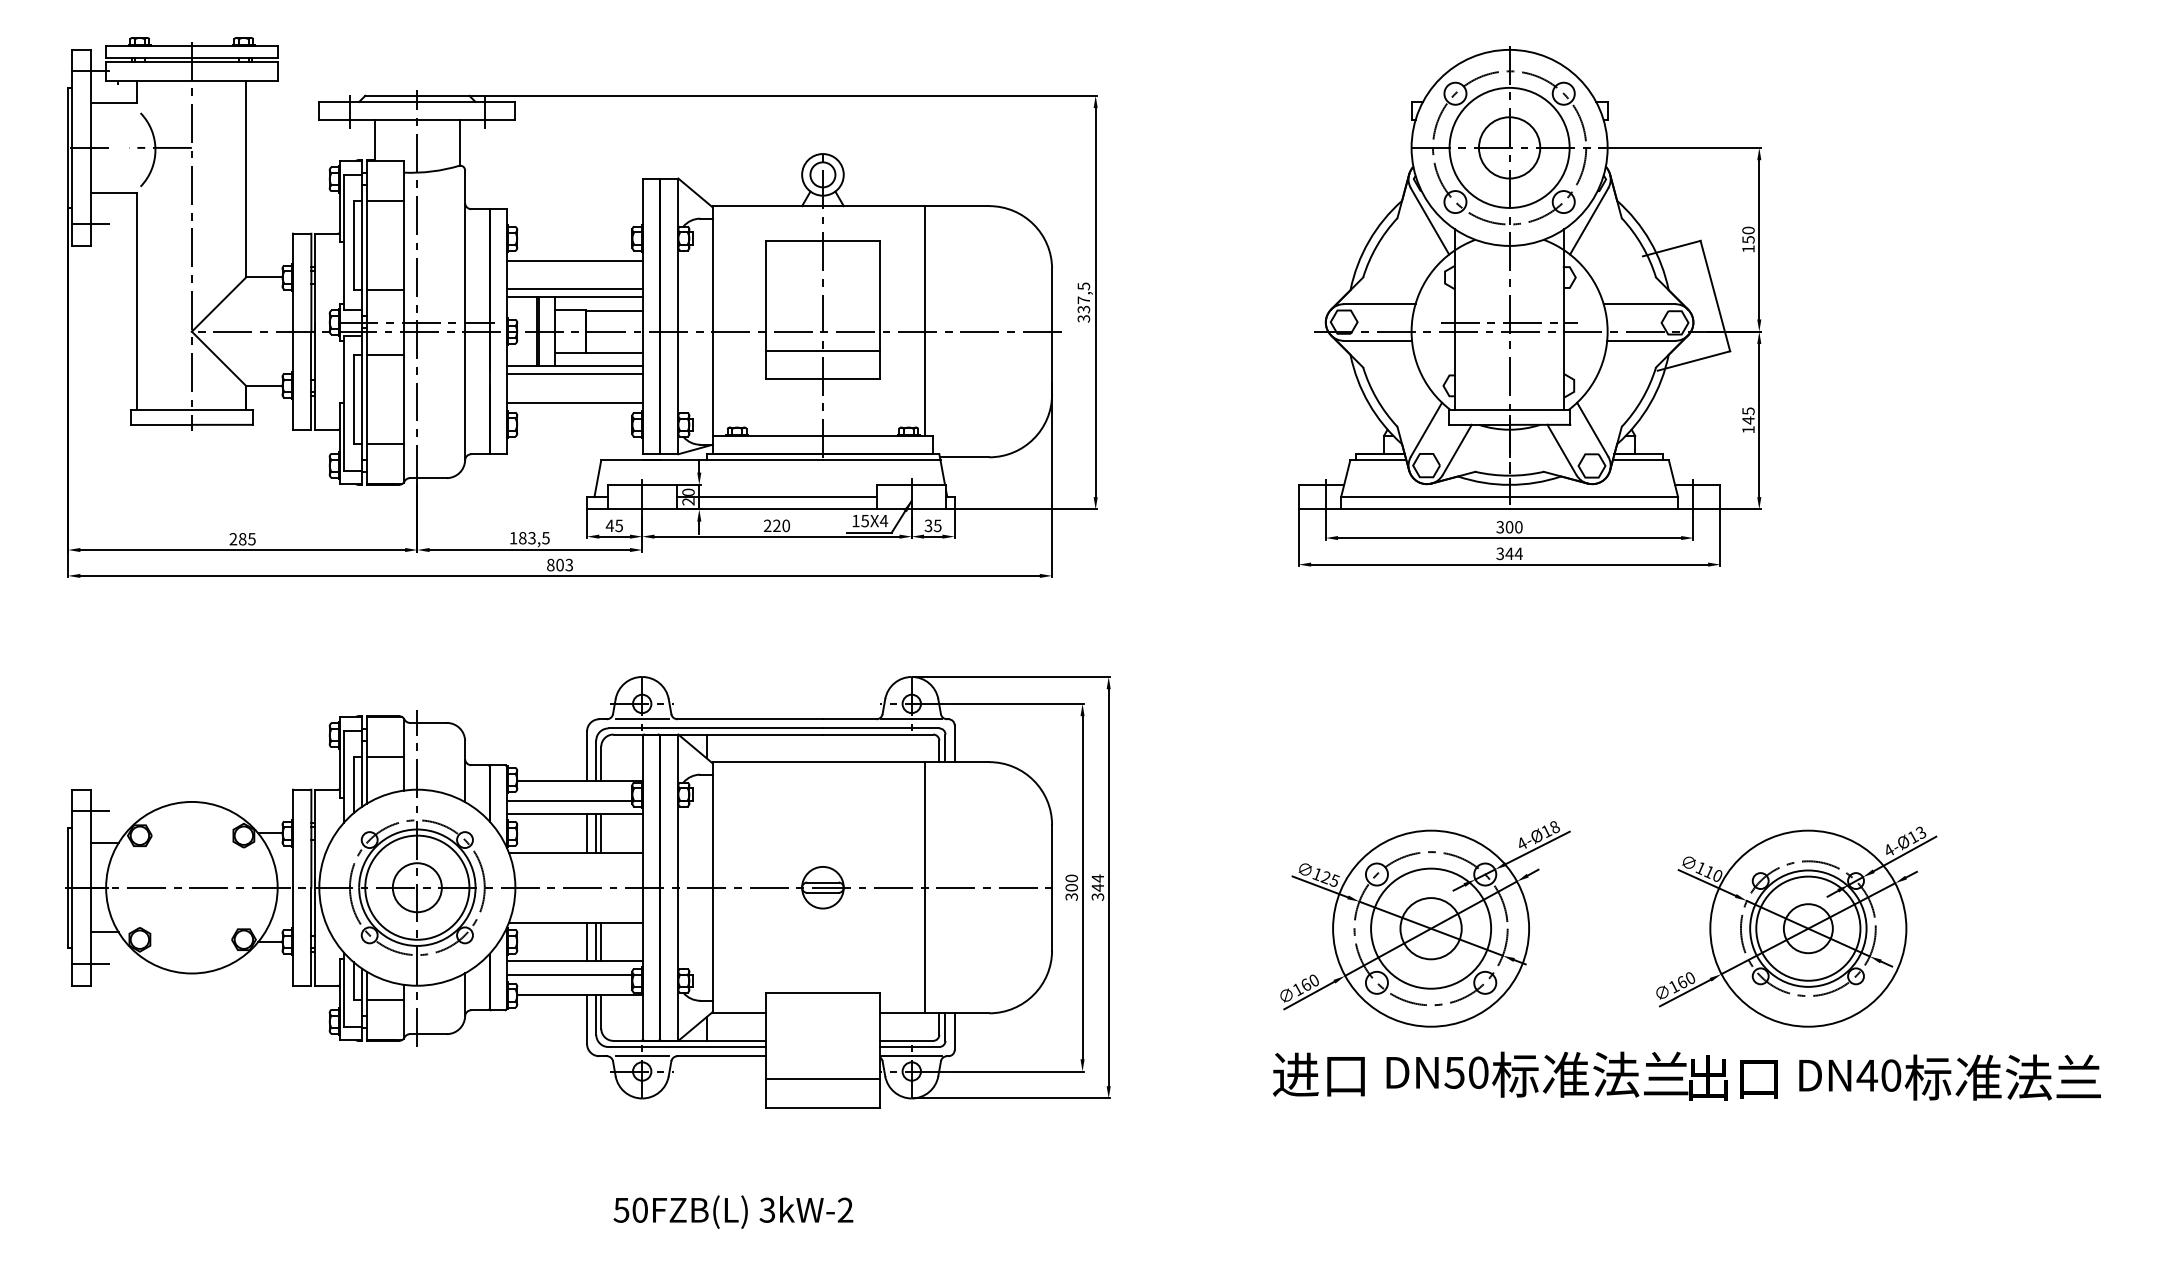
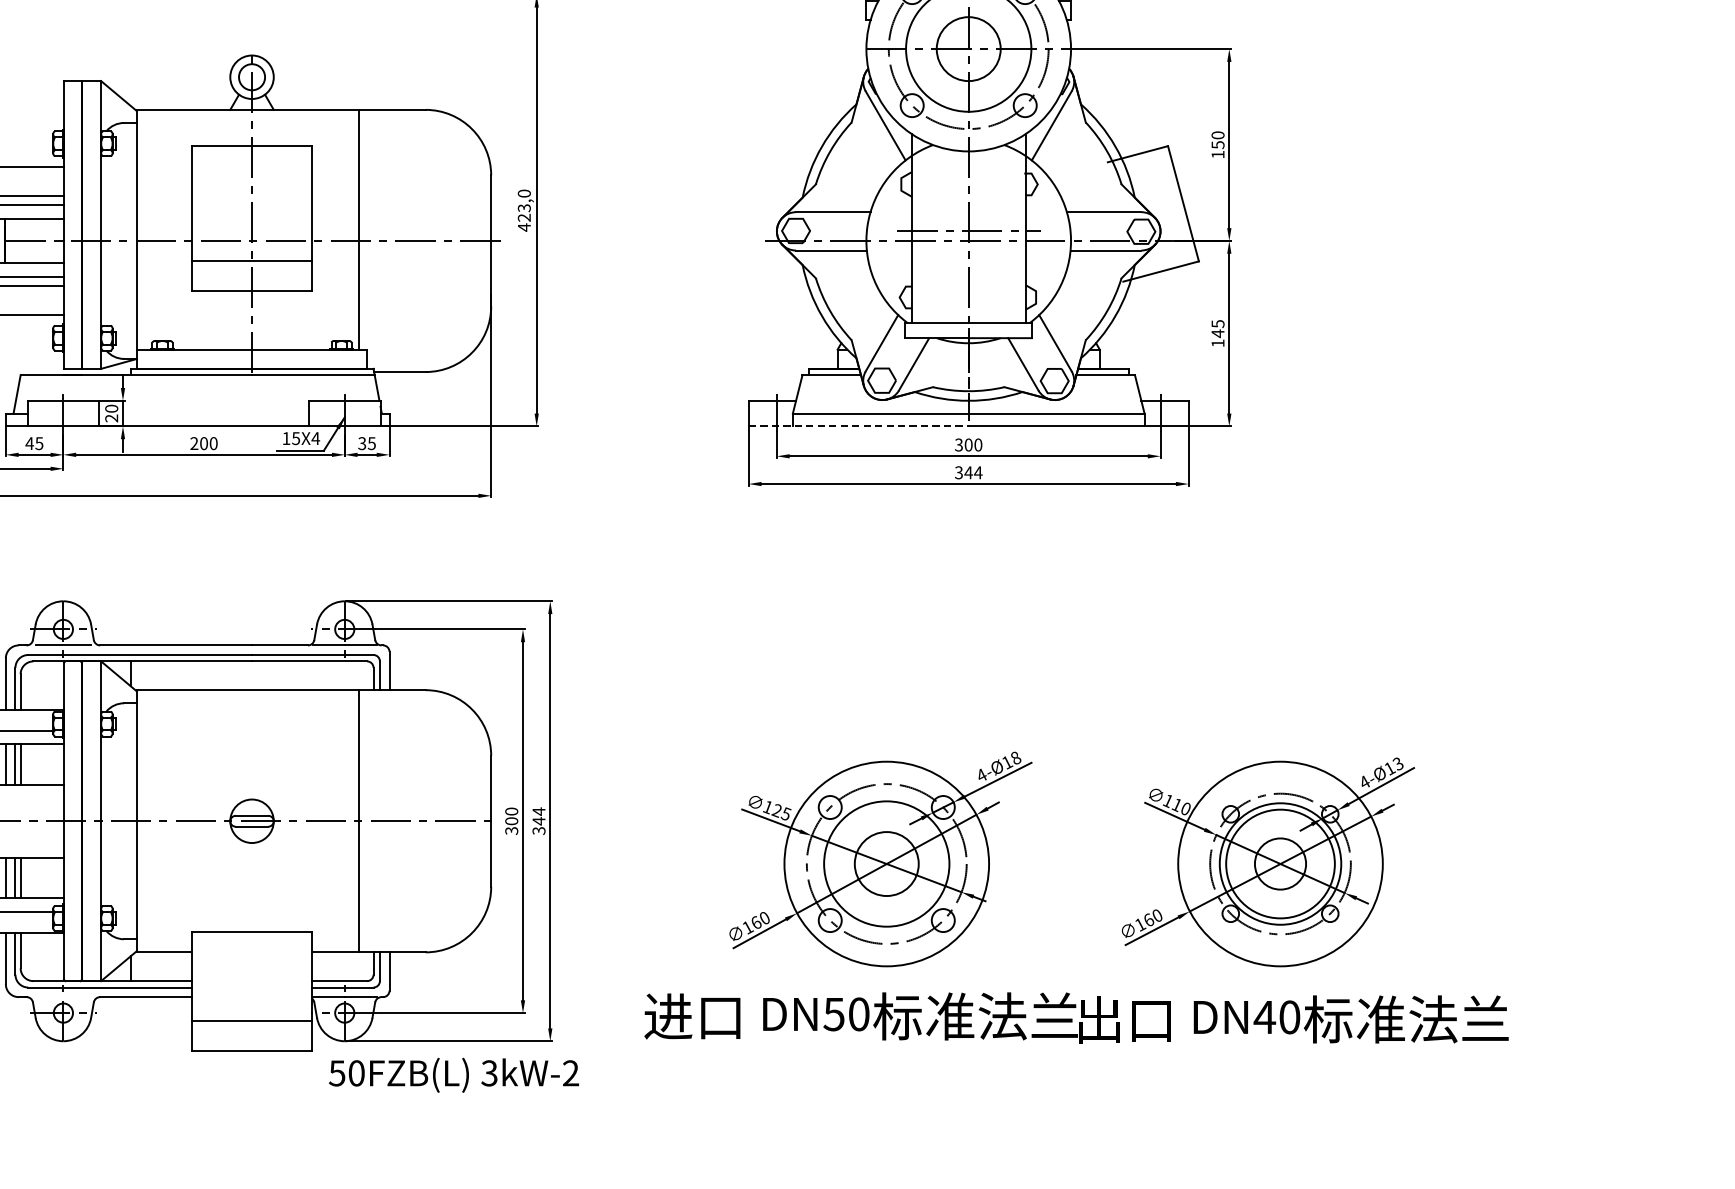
text: (1083, 302) -> (523, 210), 337,5 -> 423,0
line: (776, 497) -> (203, 413), removed
line: (1404, 509) -> (859, 426), solid -> dashed
text: (776, 525) -> (203, 443), 220 -> 200
line: (641, 1056) -> (62, 997), removed
text: (1686, 1075) -> (1076, 1017), moved
text: (733, 1211) -> (454, 1074), moved

